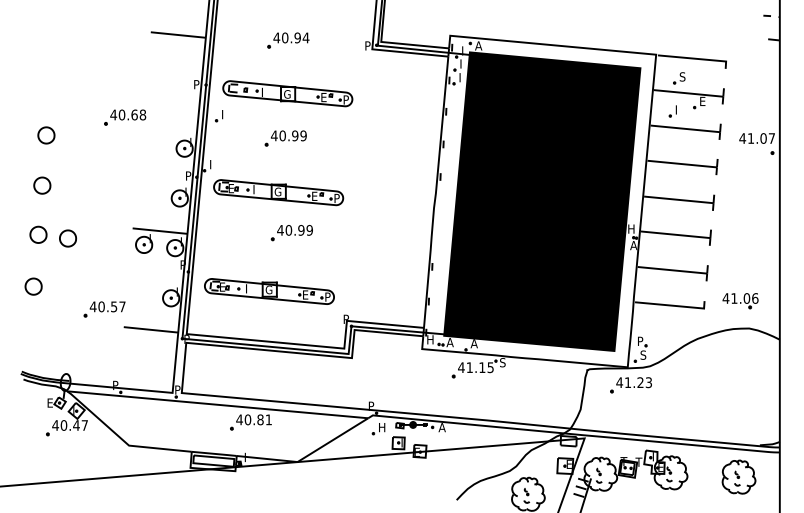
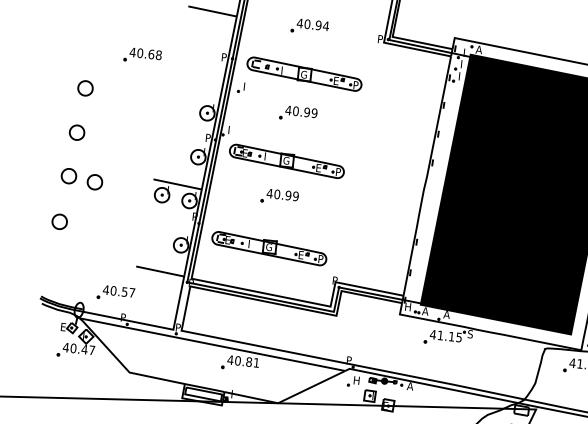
part: (125, 117) -> (143, 55), moved
part: (291, 233) -> (279, 197), moved
part: (104, 309) -> (115, 293), moved

